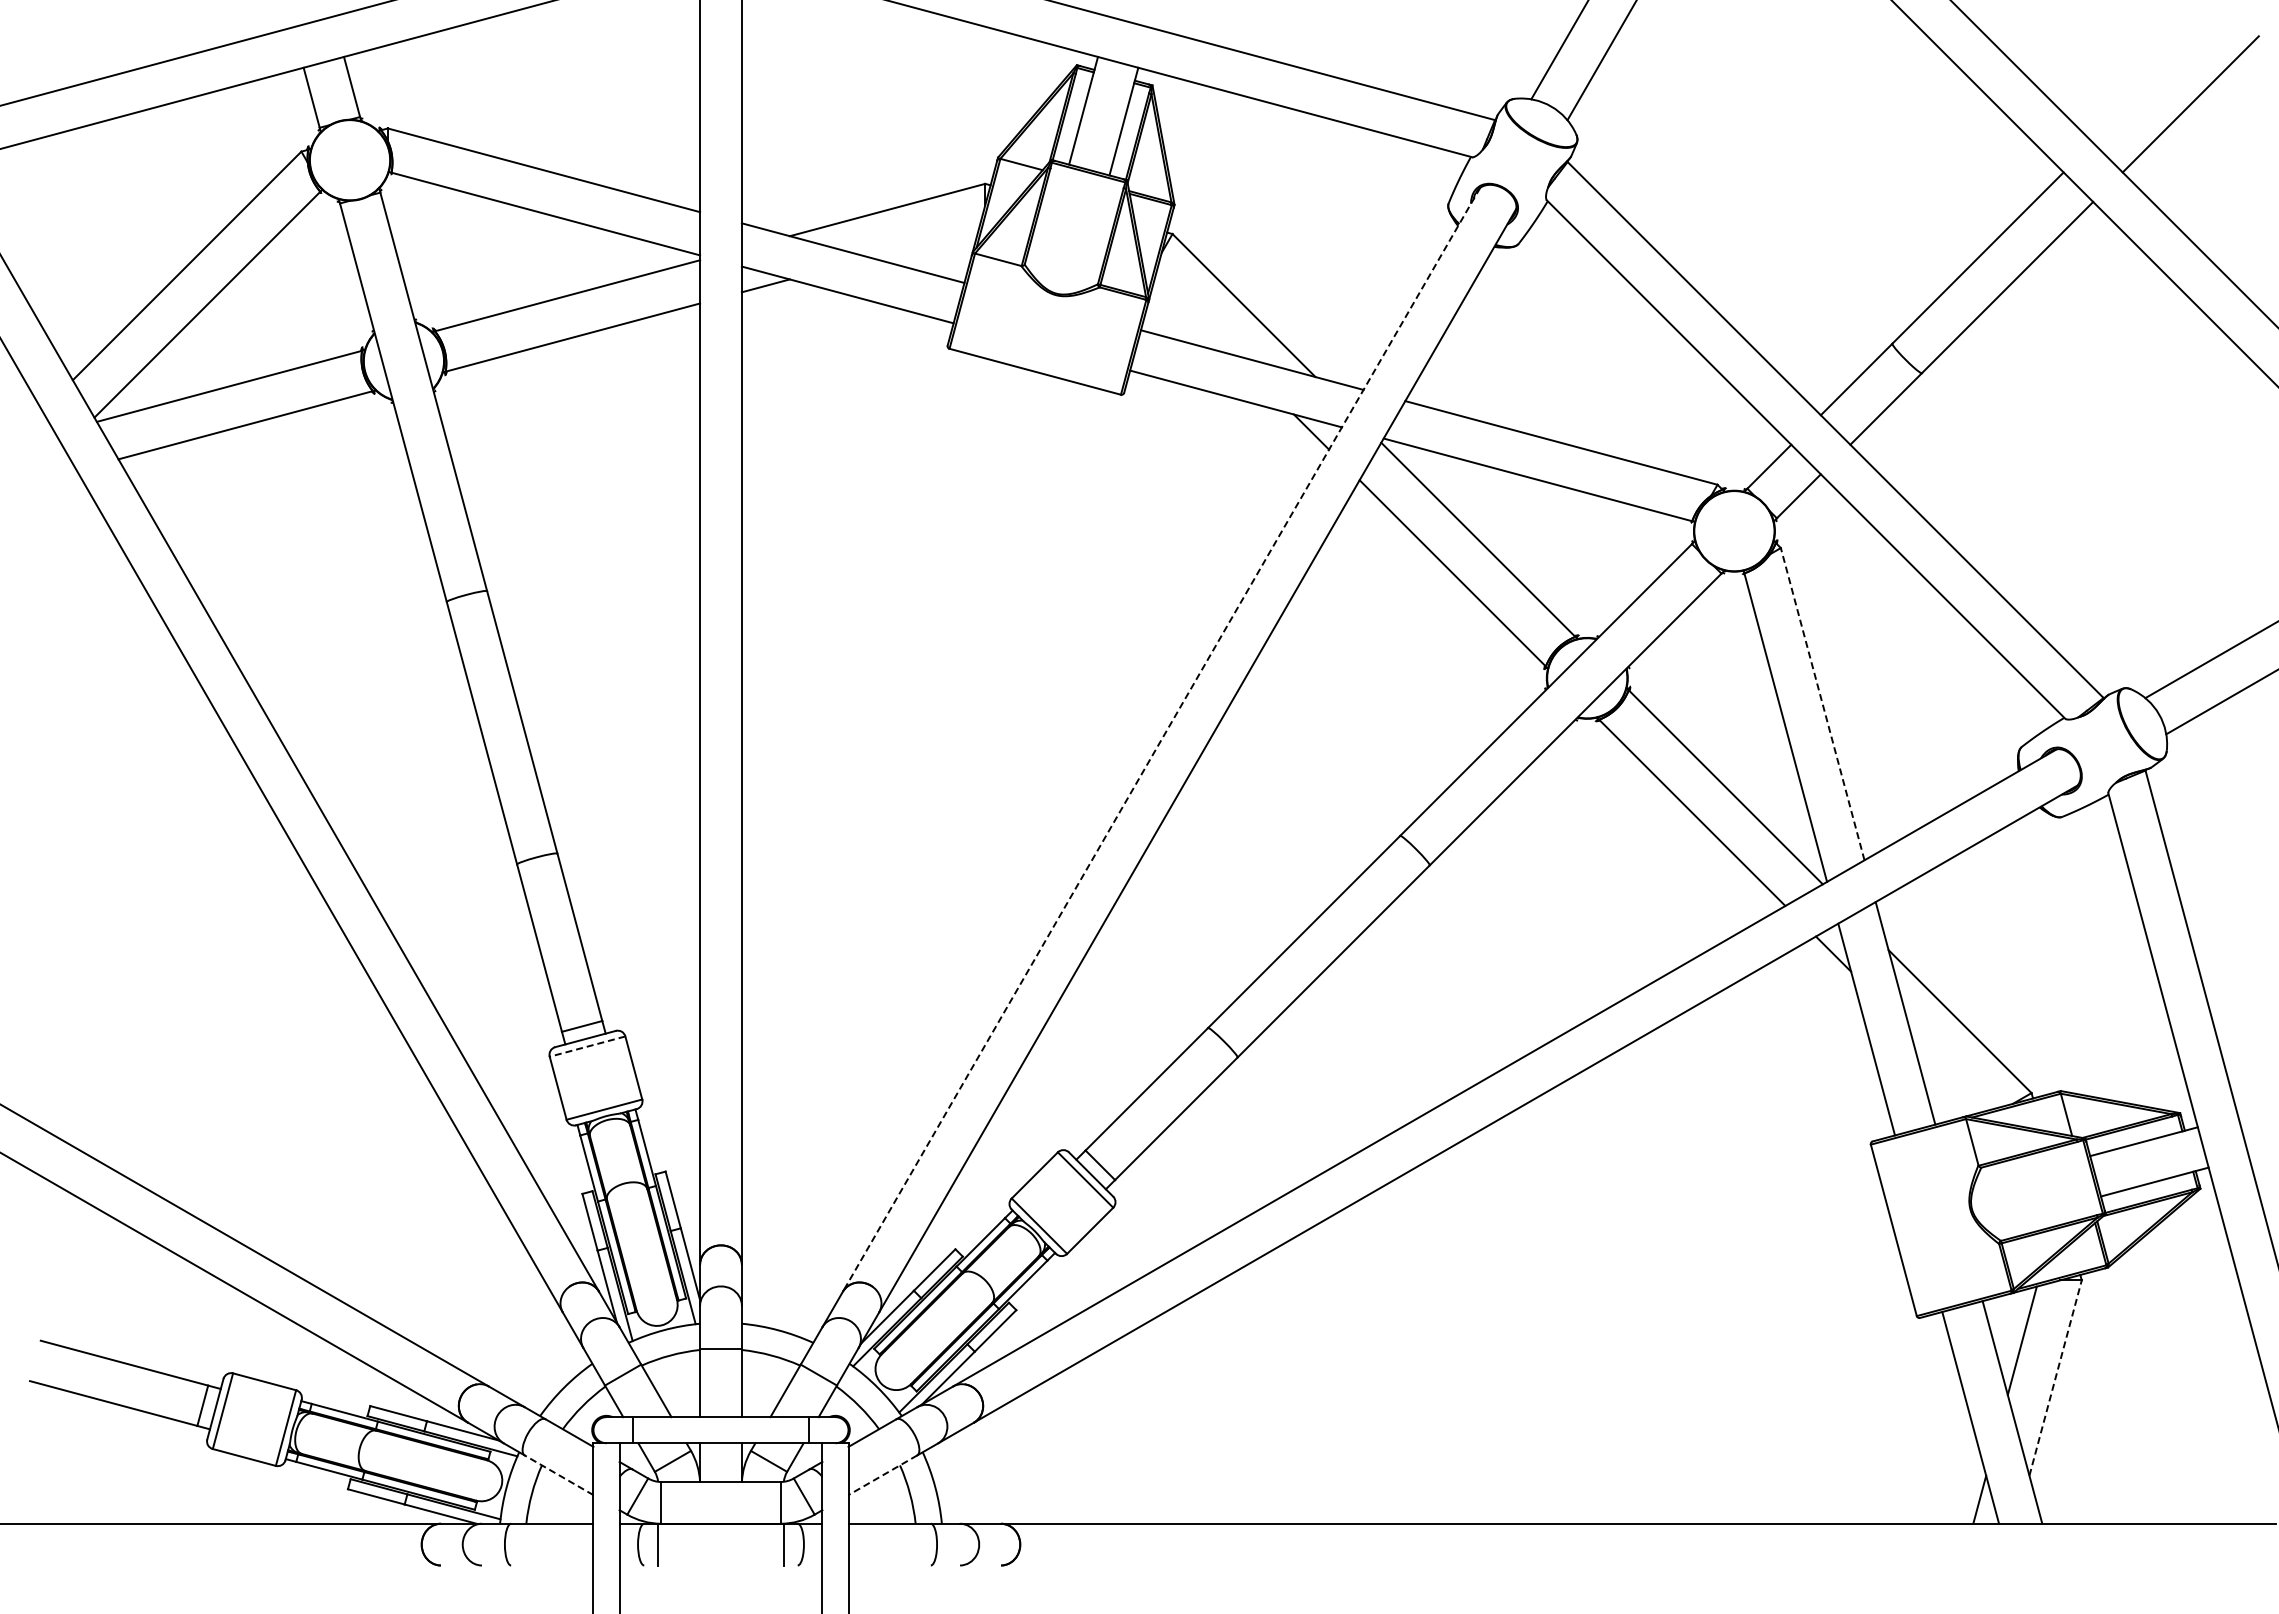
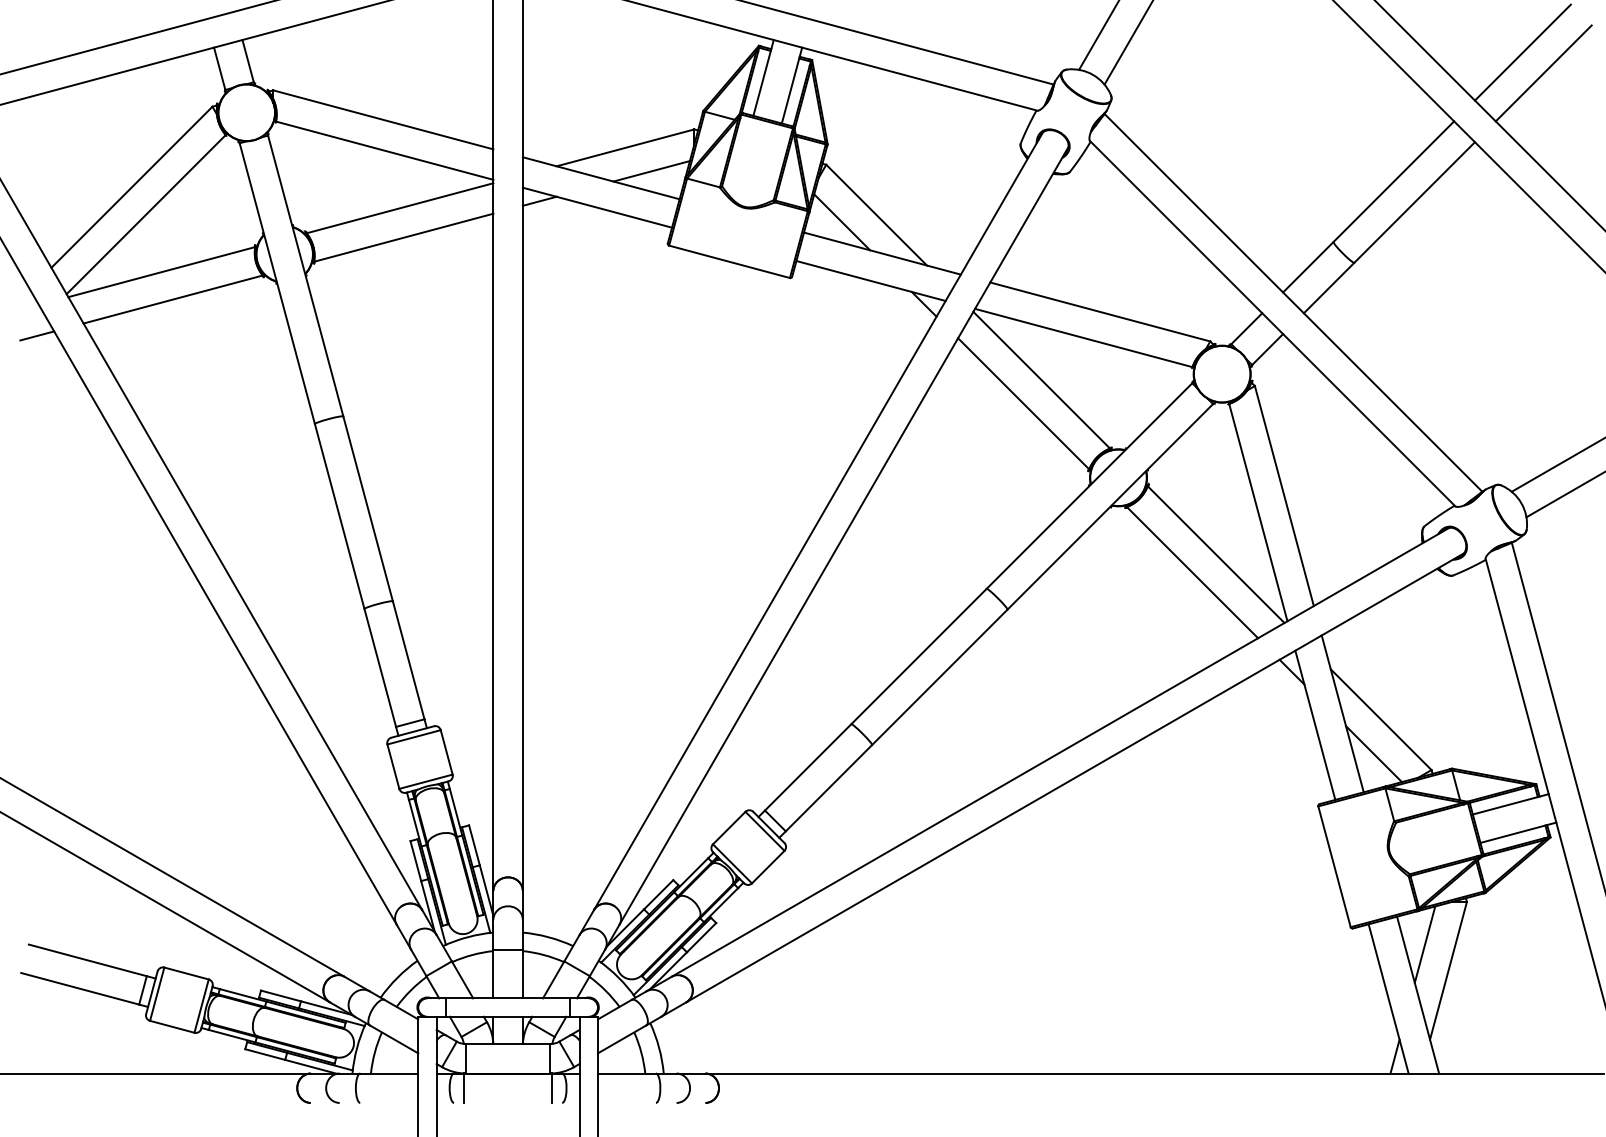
line: (2161, 74) -> (1523, 52), added
line: (924, 242) -> (651, 170), added
line: (1194, 315) -> (841, 222), added
line: (52, 476) -> (37, 335), added
line: (1822, 704) -> (1284, 496), dashed -> solid
line: (1161, 740) -> (818, 521), dashed -> solid
line: (587, 1046) -> (414, 737), dashed -> solid
line: (1949, 1070) -> (1373, 754), added
line: (2055, 1377) -> (1448, 970), dashed -> solid
line: (559, 1475) -> (394, 1039), dashed -> solid
line: (882, 1475) -> (621, 1039), dashed -> solid

